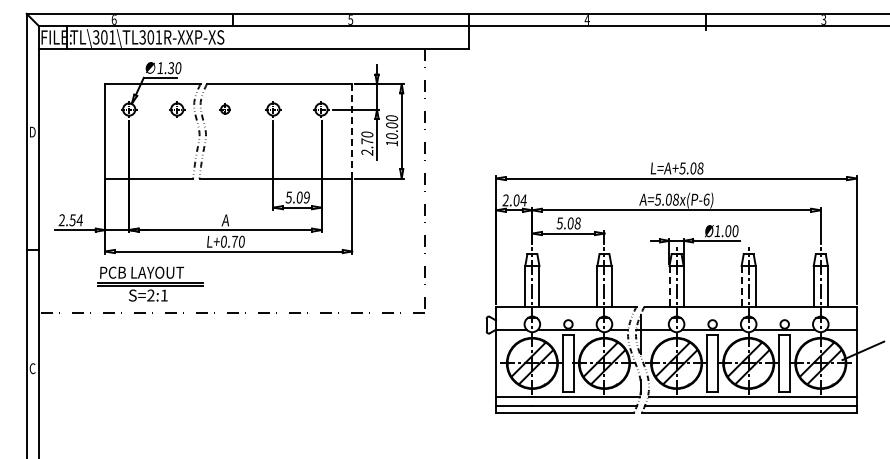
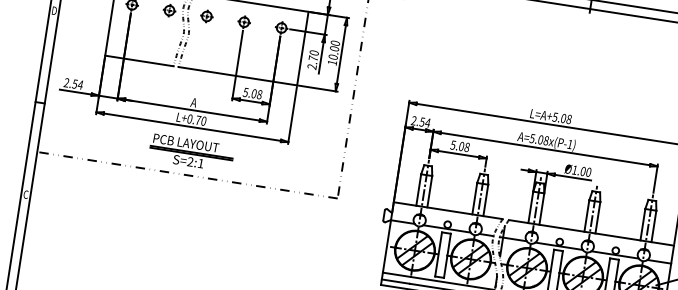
part: (225, 109) -> (207, 16), size x1.43
line: (352, 131) -> (303, 48), dashed -> solid
text: (306, 197) -> (259, 94), 5.09 -> 5.08
text: (706, 199) -> (570, 144), A=5.08x(P-6) -> A=5.08x(P-1)
text: (516, 200) -> (422, 122), 2.04 -> 2.54
part: (150, 283) -> (191, 152), moved
line: (669, 286) -> (530, 207), dashed -> solid
line: (741, 286) -> (586, 216), dashed -> solid

